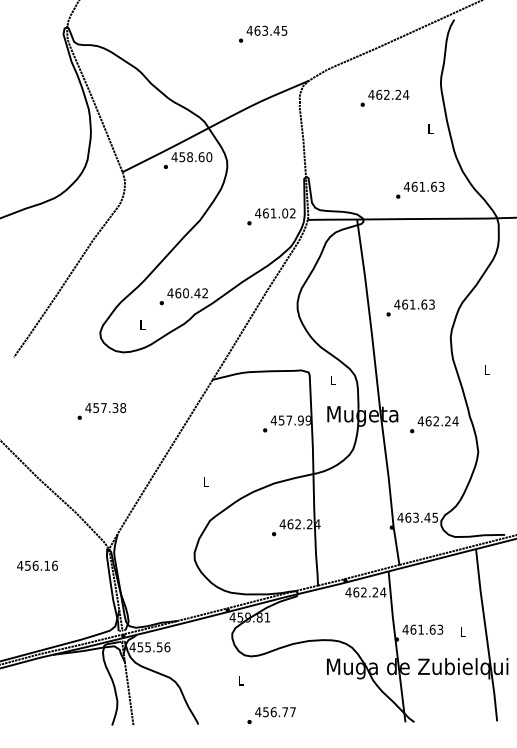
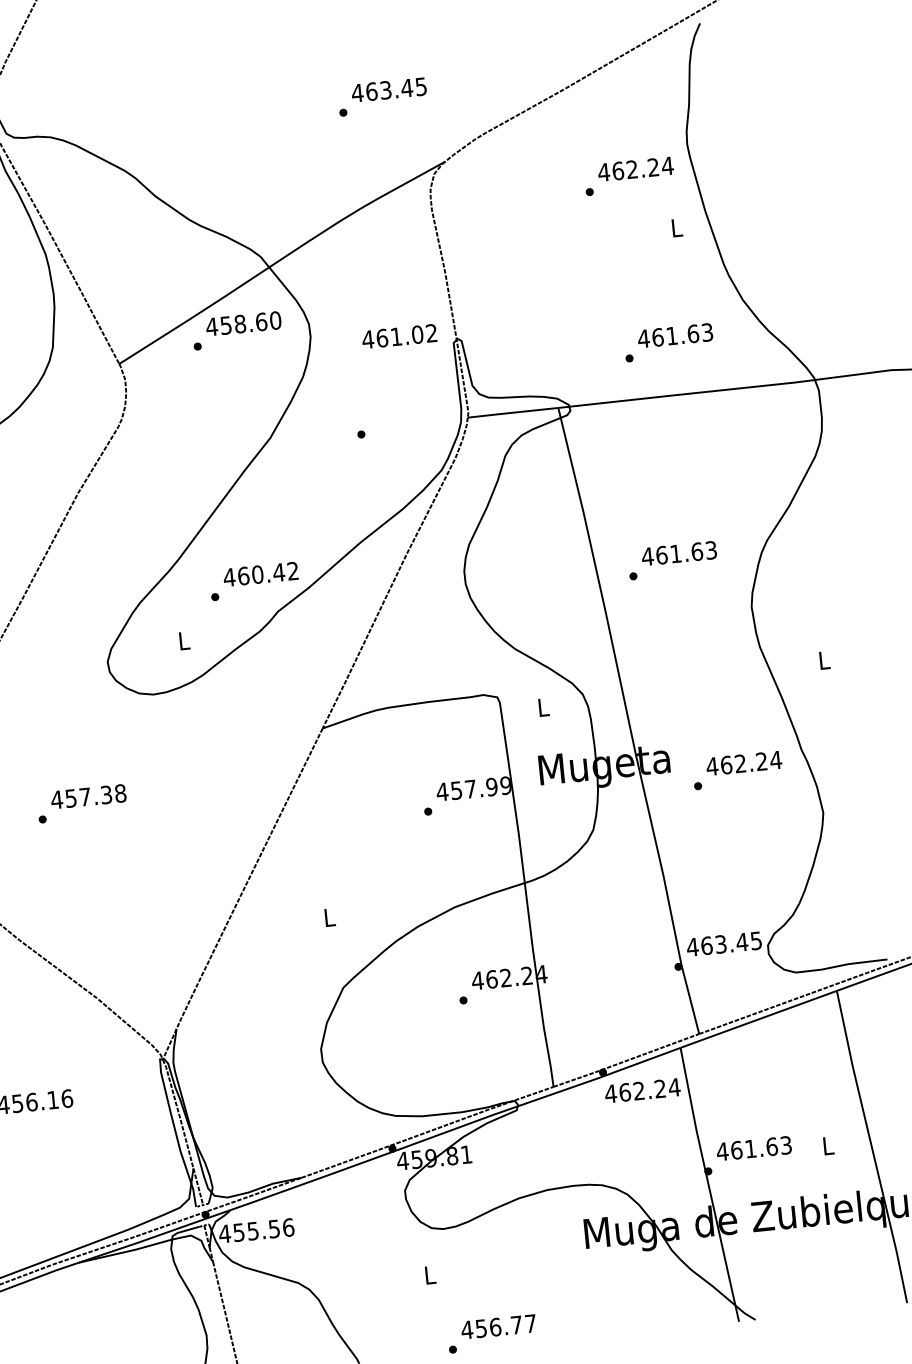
text: (263, 33) -> (383, 95), moved
text: (384, 97) -> (628, 174), moved
text: (275, 213) -> (399, 336), moved
text: (101, 411) -> (81, 803), moved

